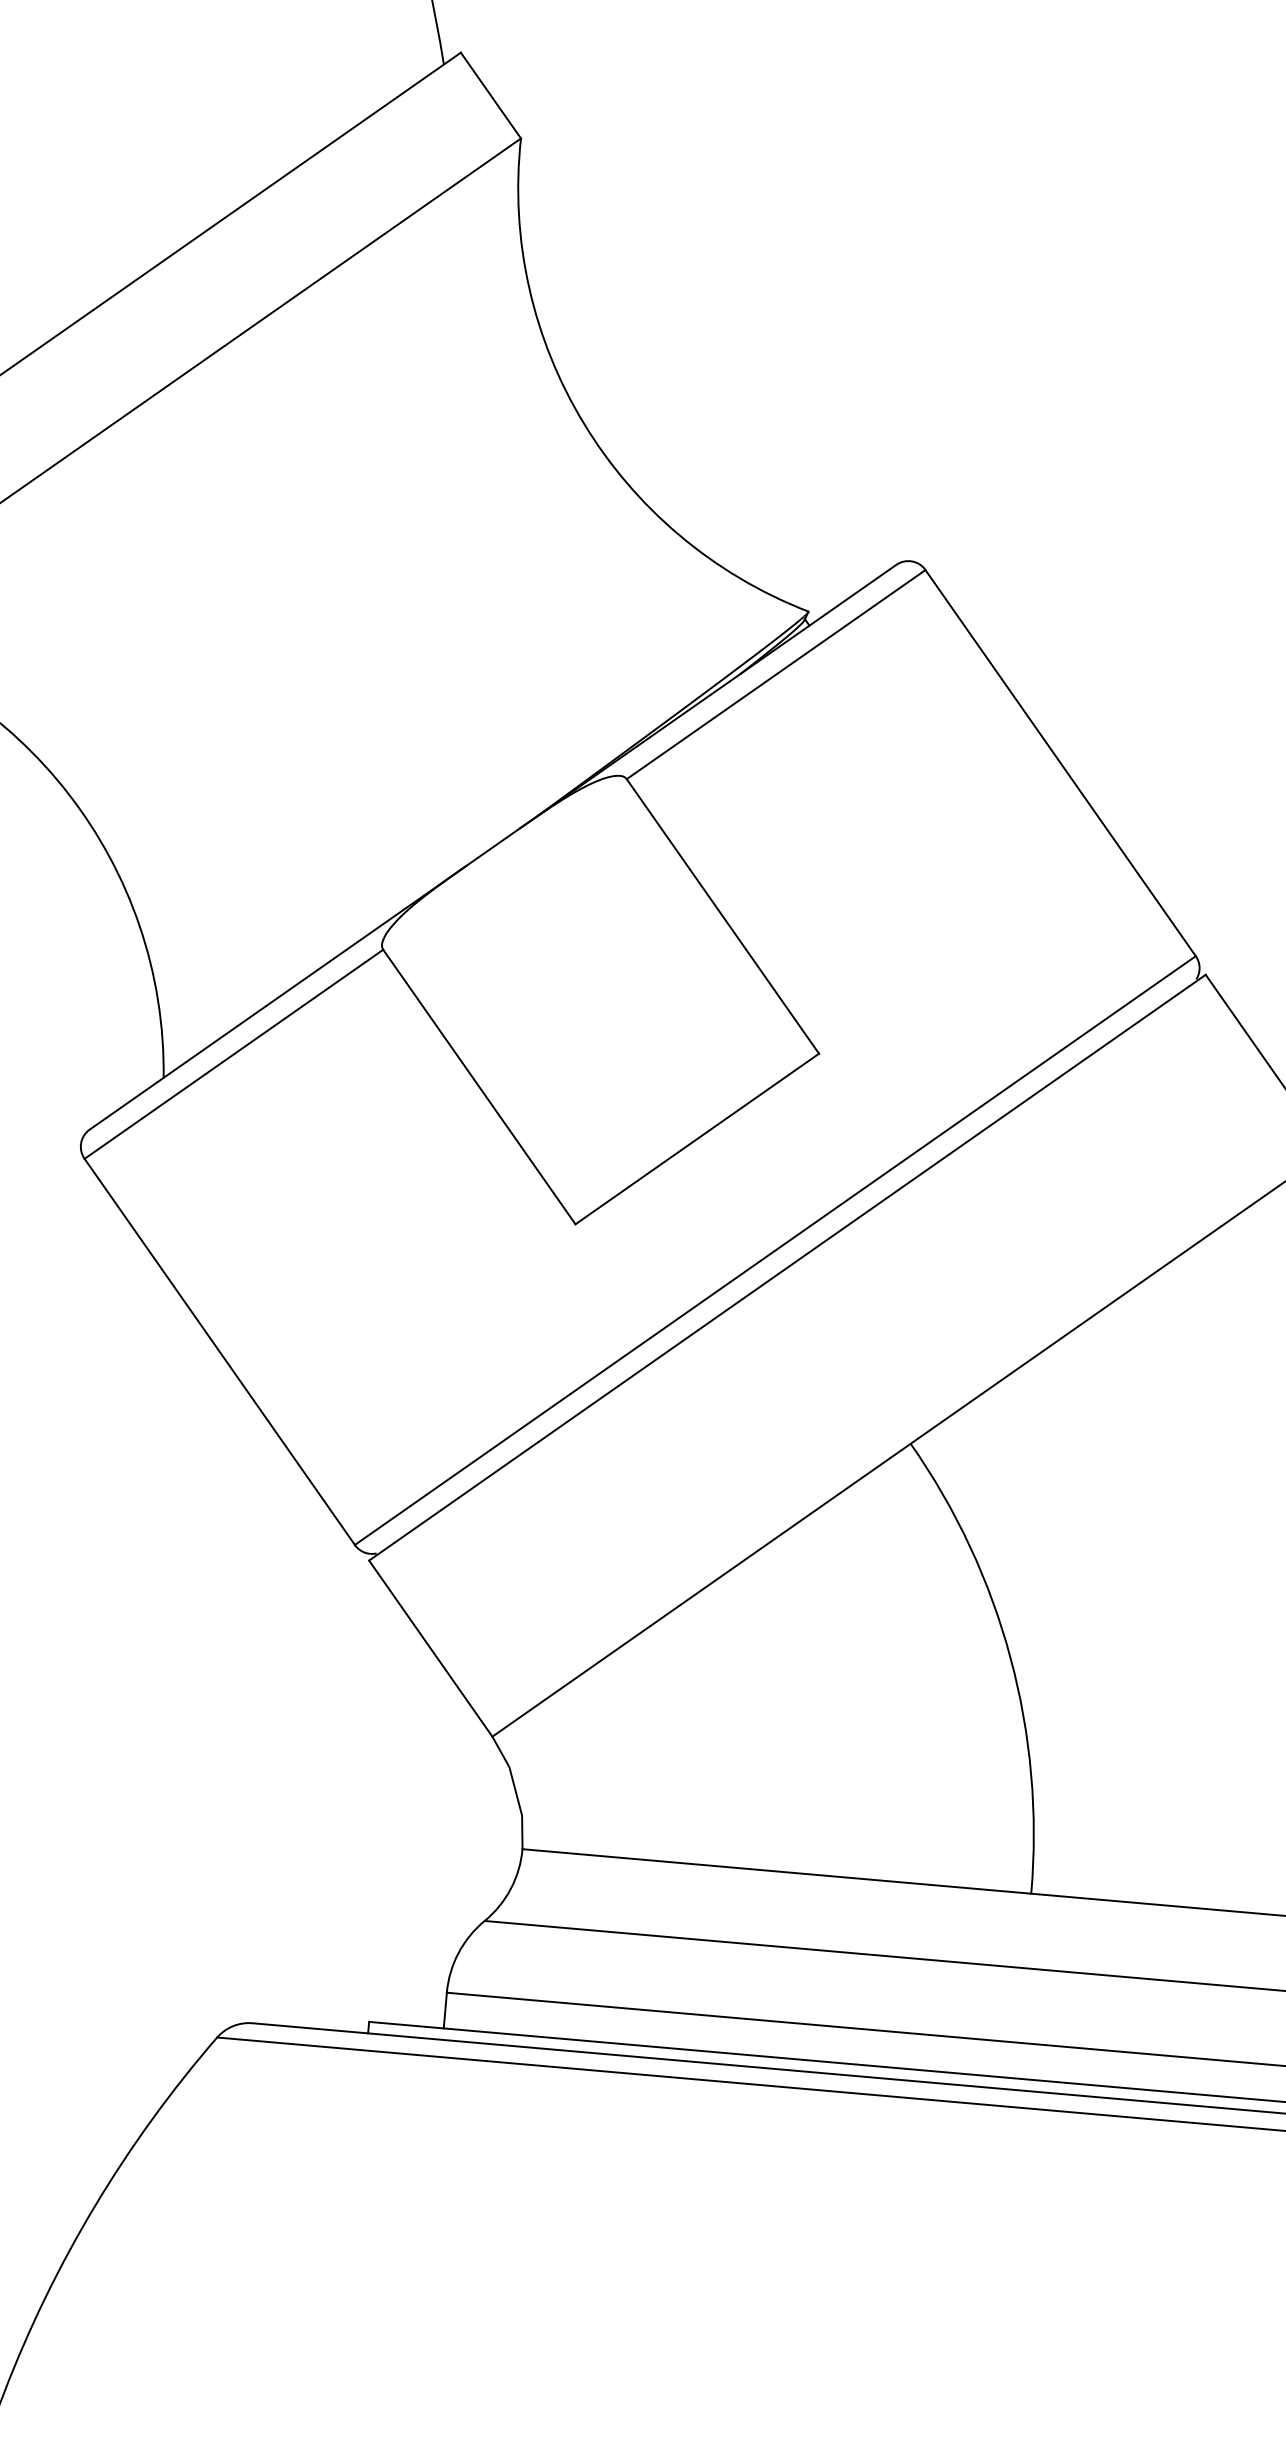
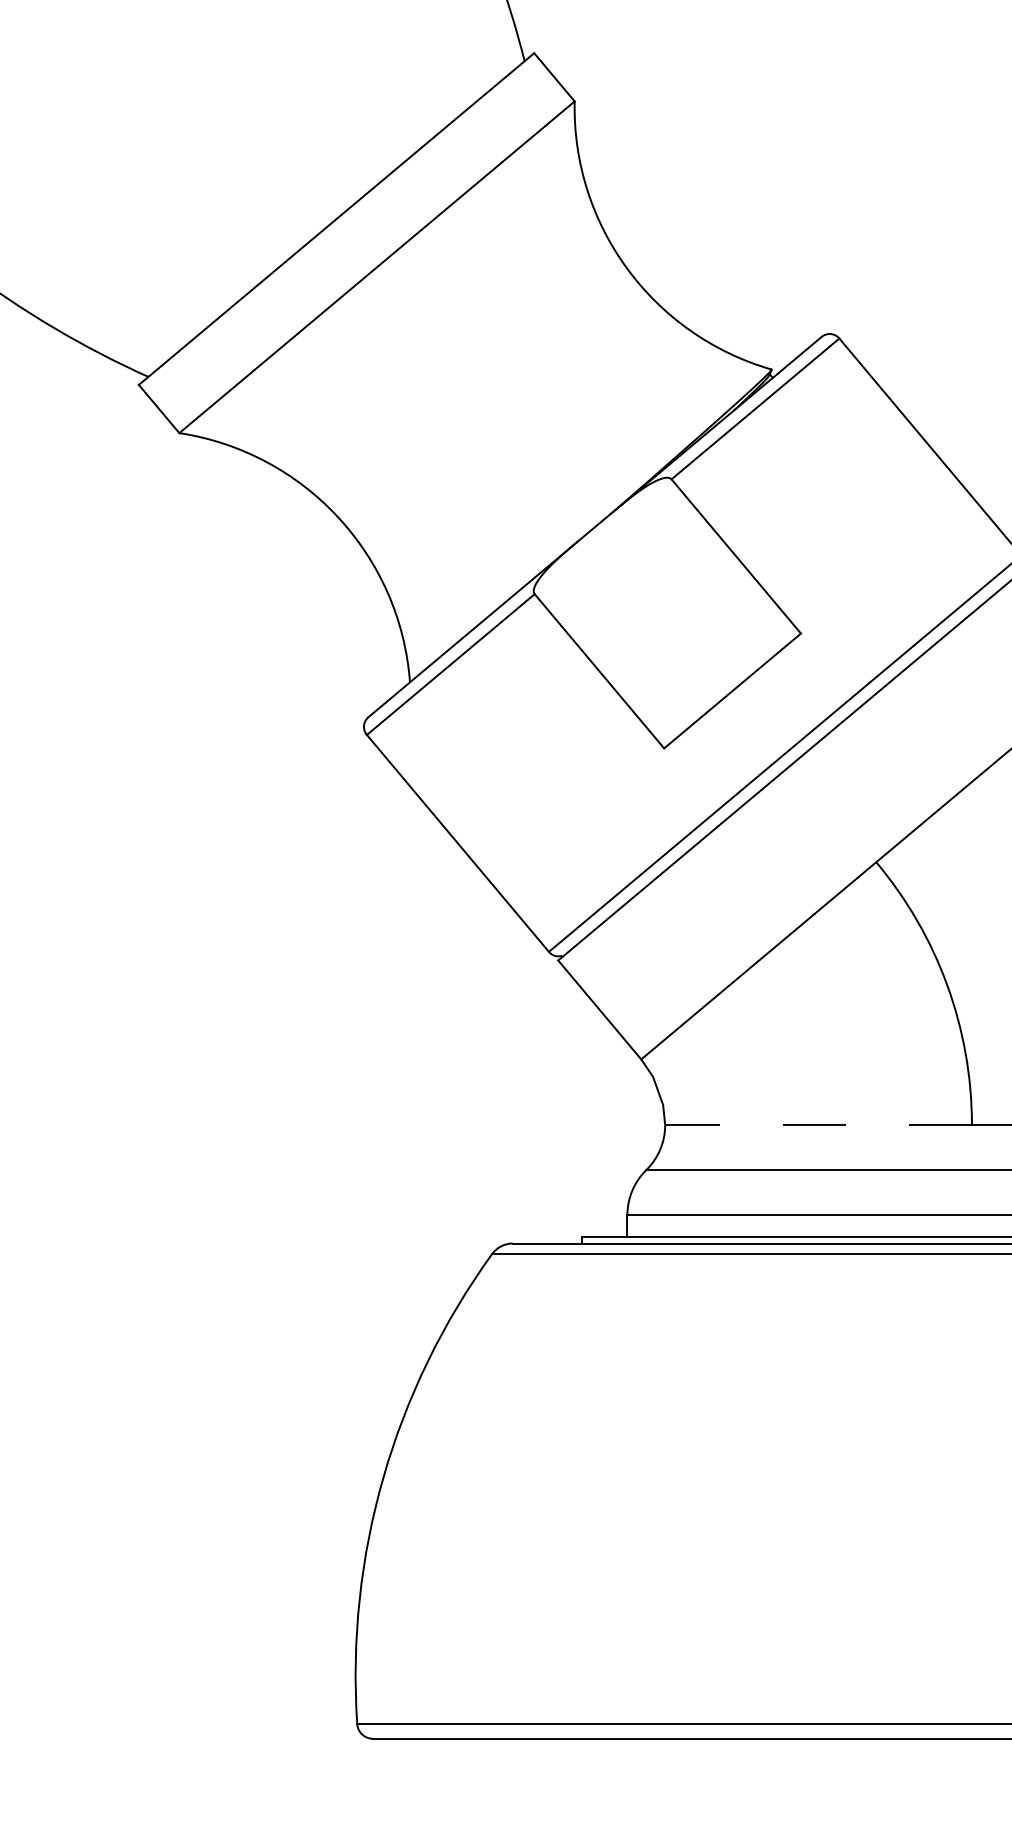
line: (776, 1871) -> (818, 1125), solid -> dashed

